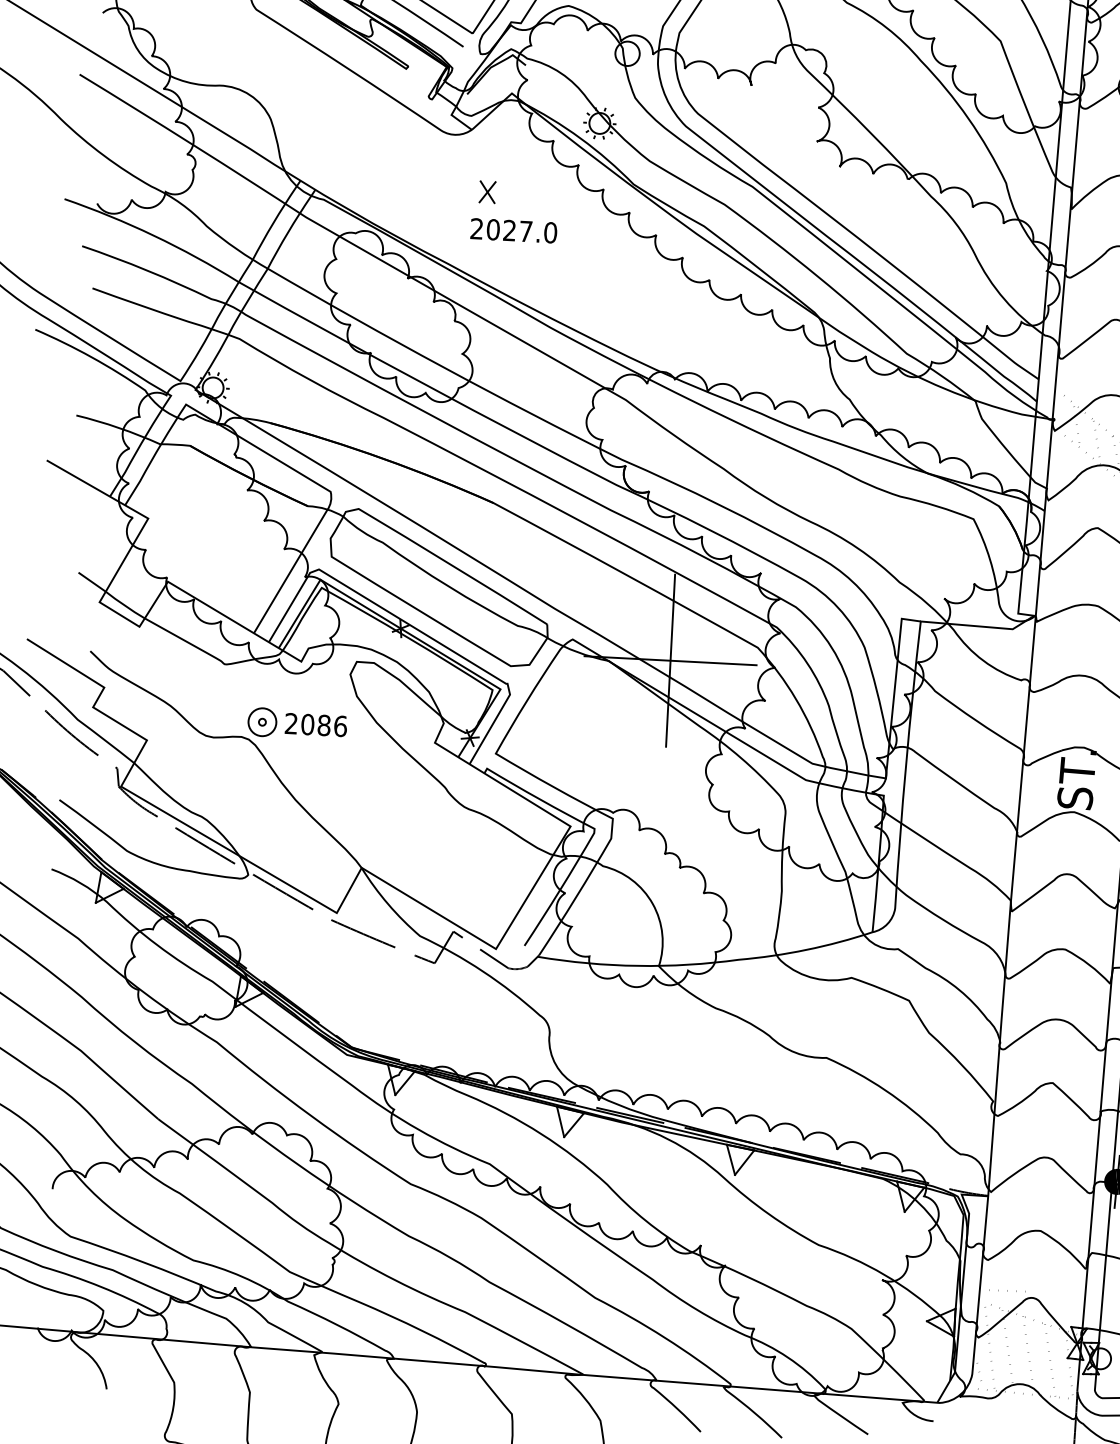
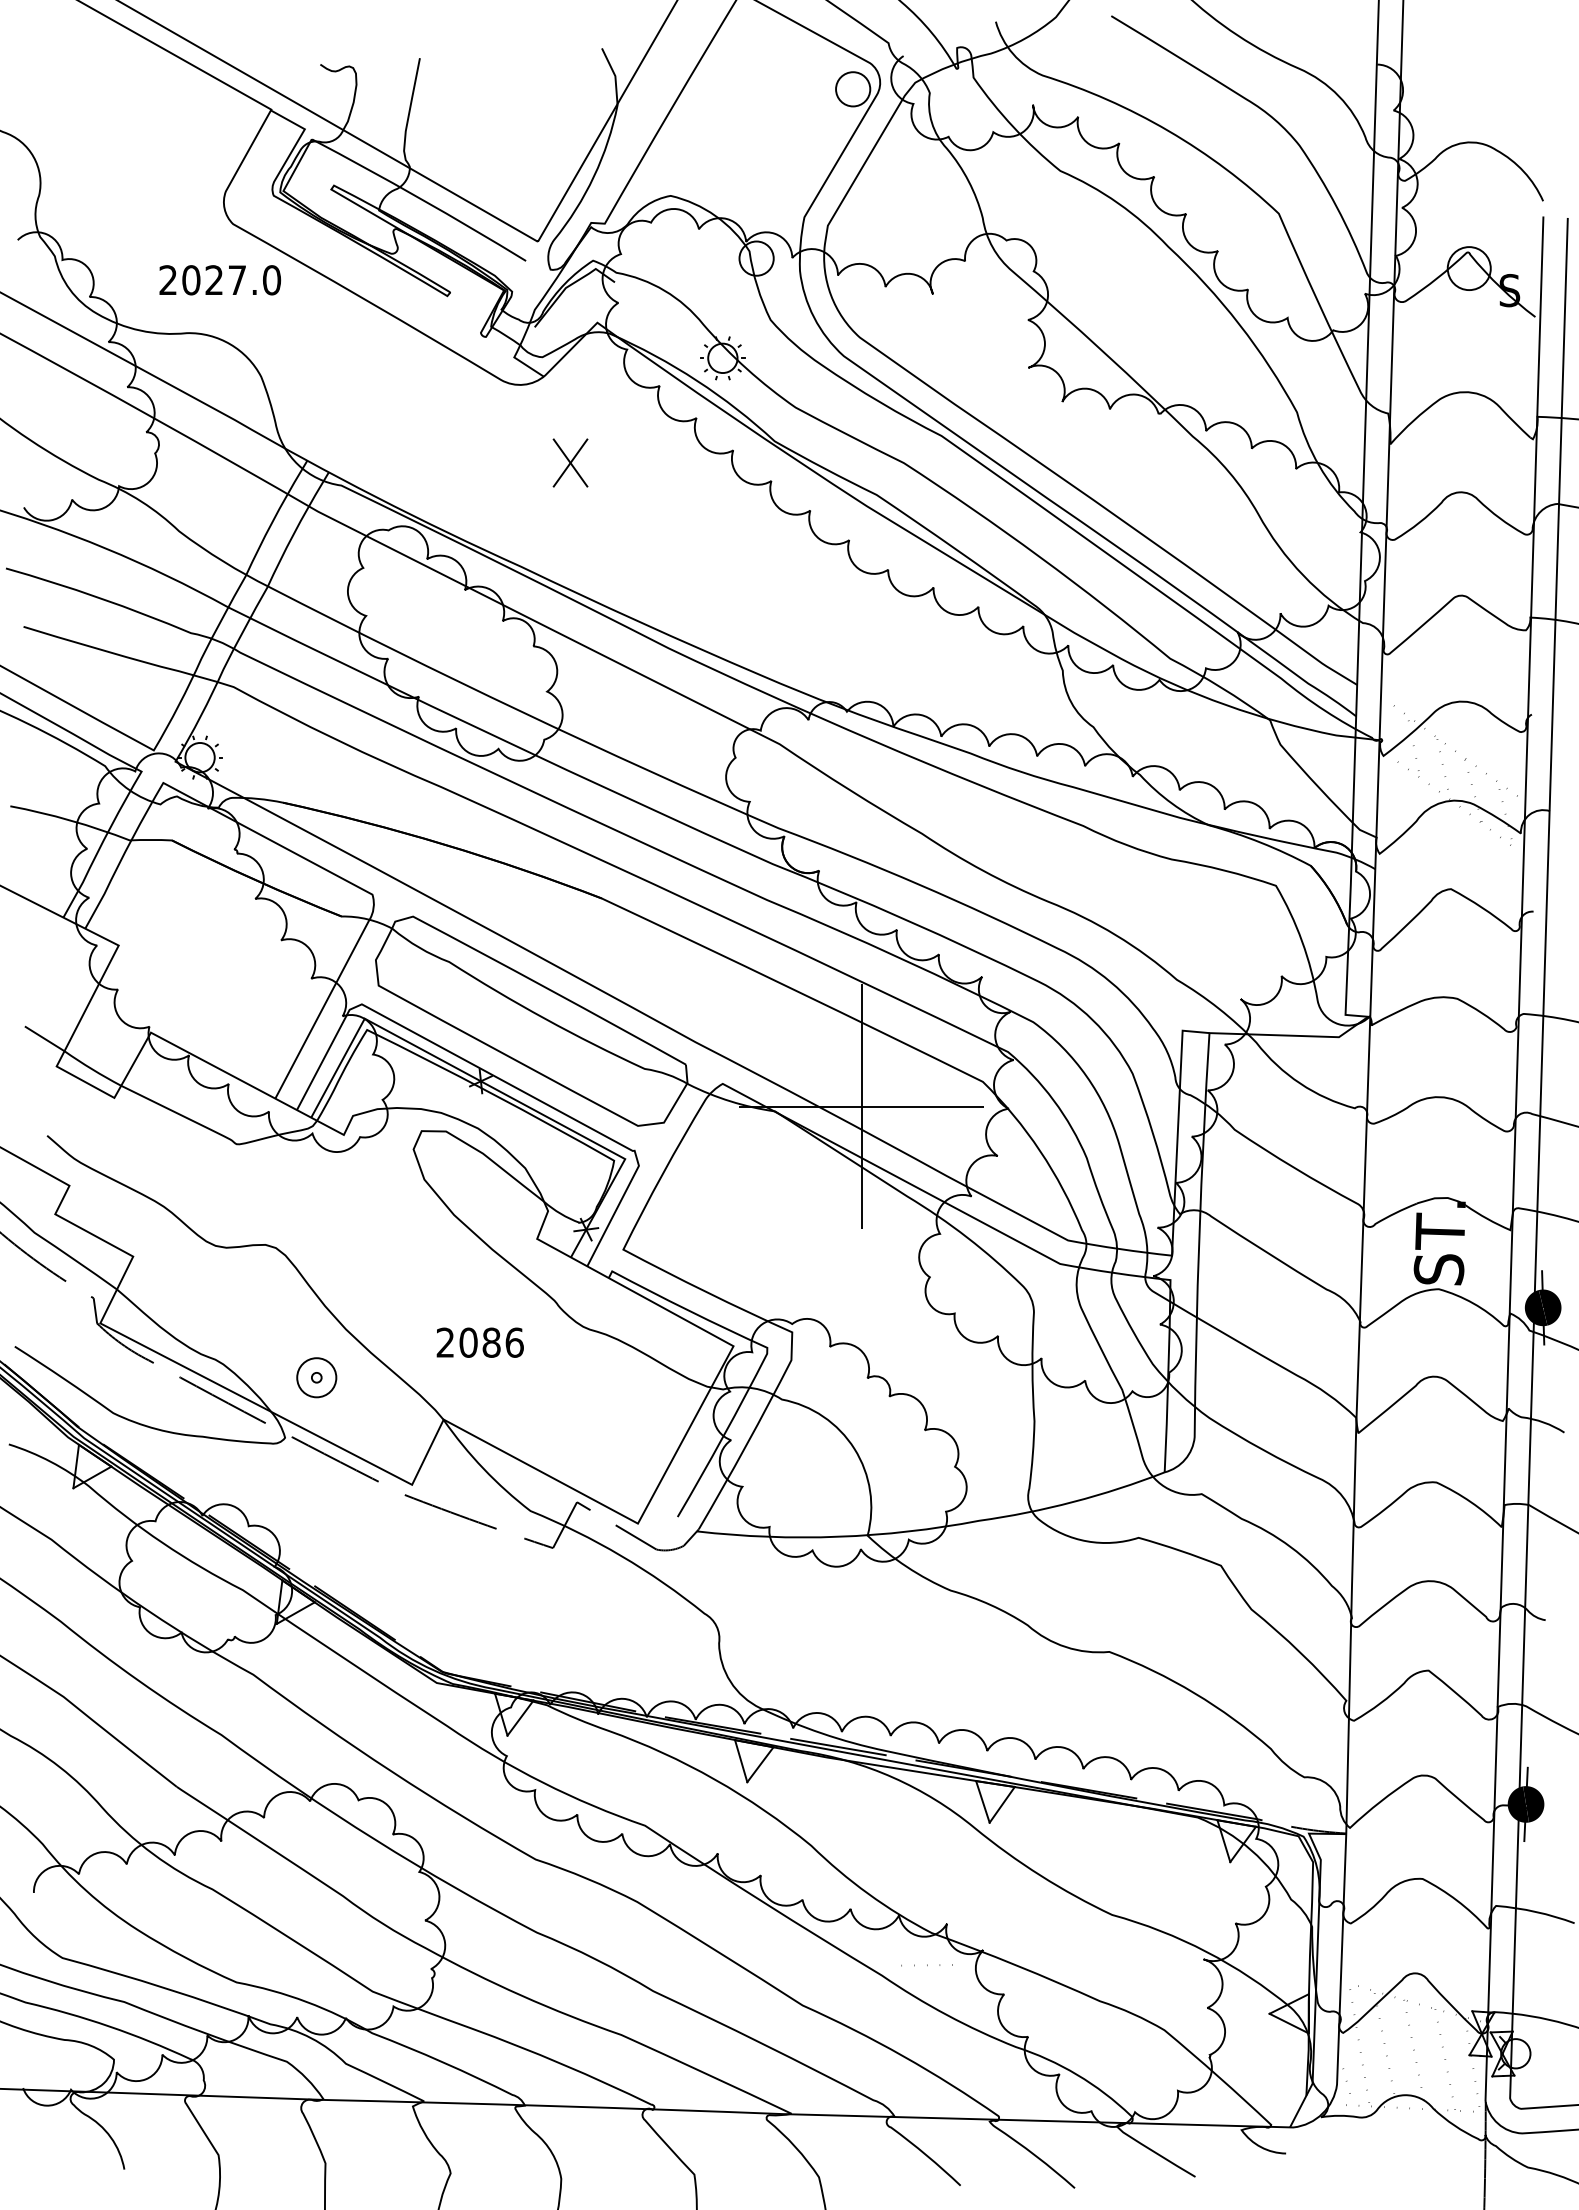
part: (487, 191) -> (570, 462), size x1.6
text: (514, 231) -> (220, 280), moved
part: (262, 722) -> (316, 1377), moved
text: (315, 724) -> (479, 1342), moved
line: (1007, 1291) -> (927, 1965), moved

